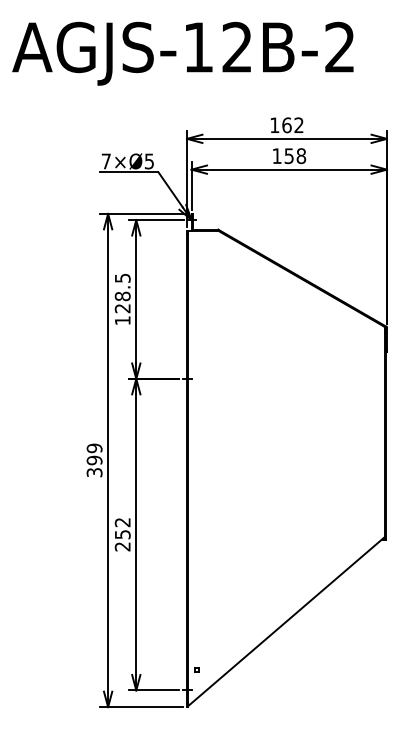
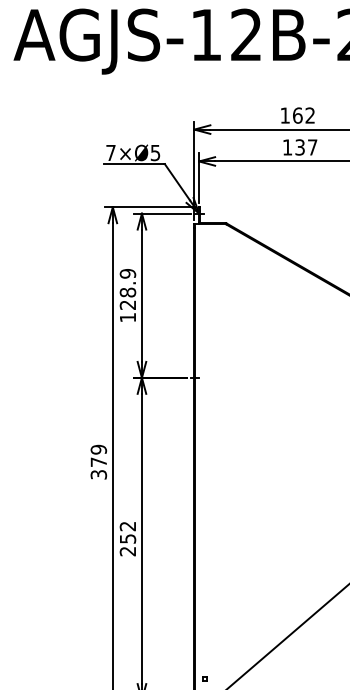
text: (295, 156) -> (306, 147), 158 -> 137
text: (122, 278) -> (127, 274), 128.5 -> 128.9
text: (94, 460) -> (98, 462), 399 -> 379

